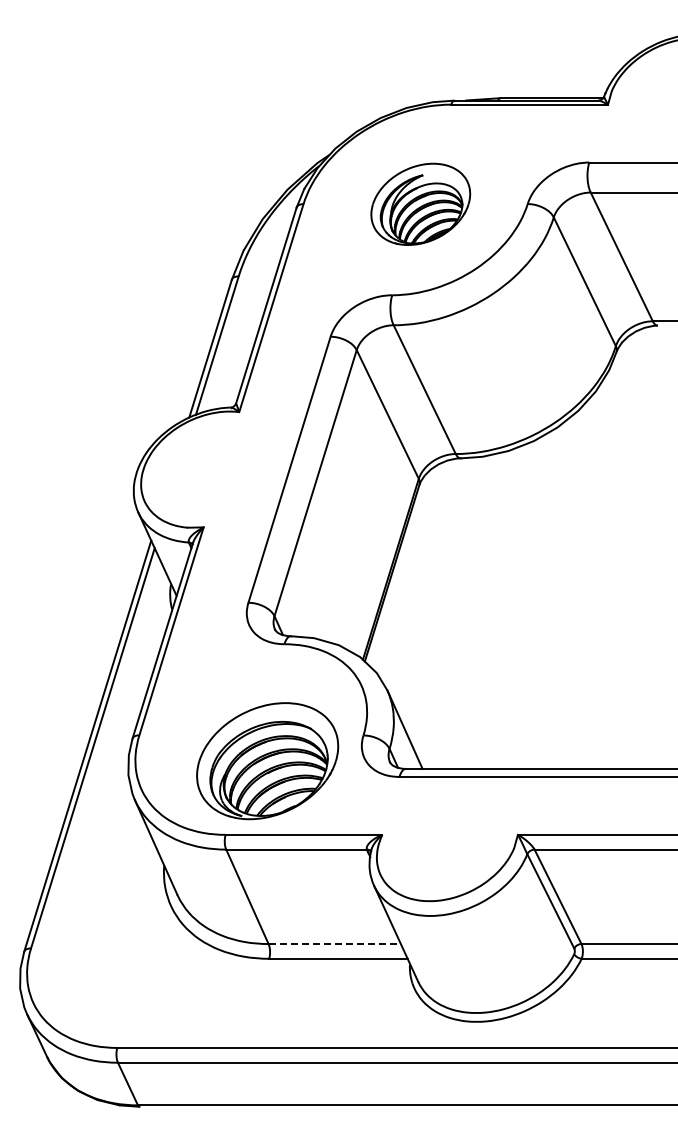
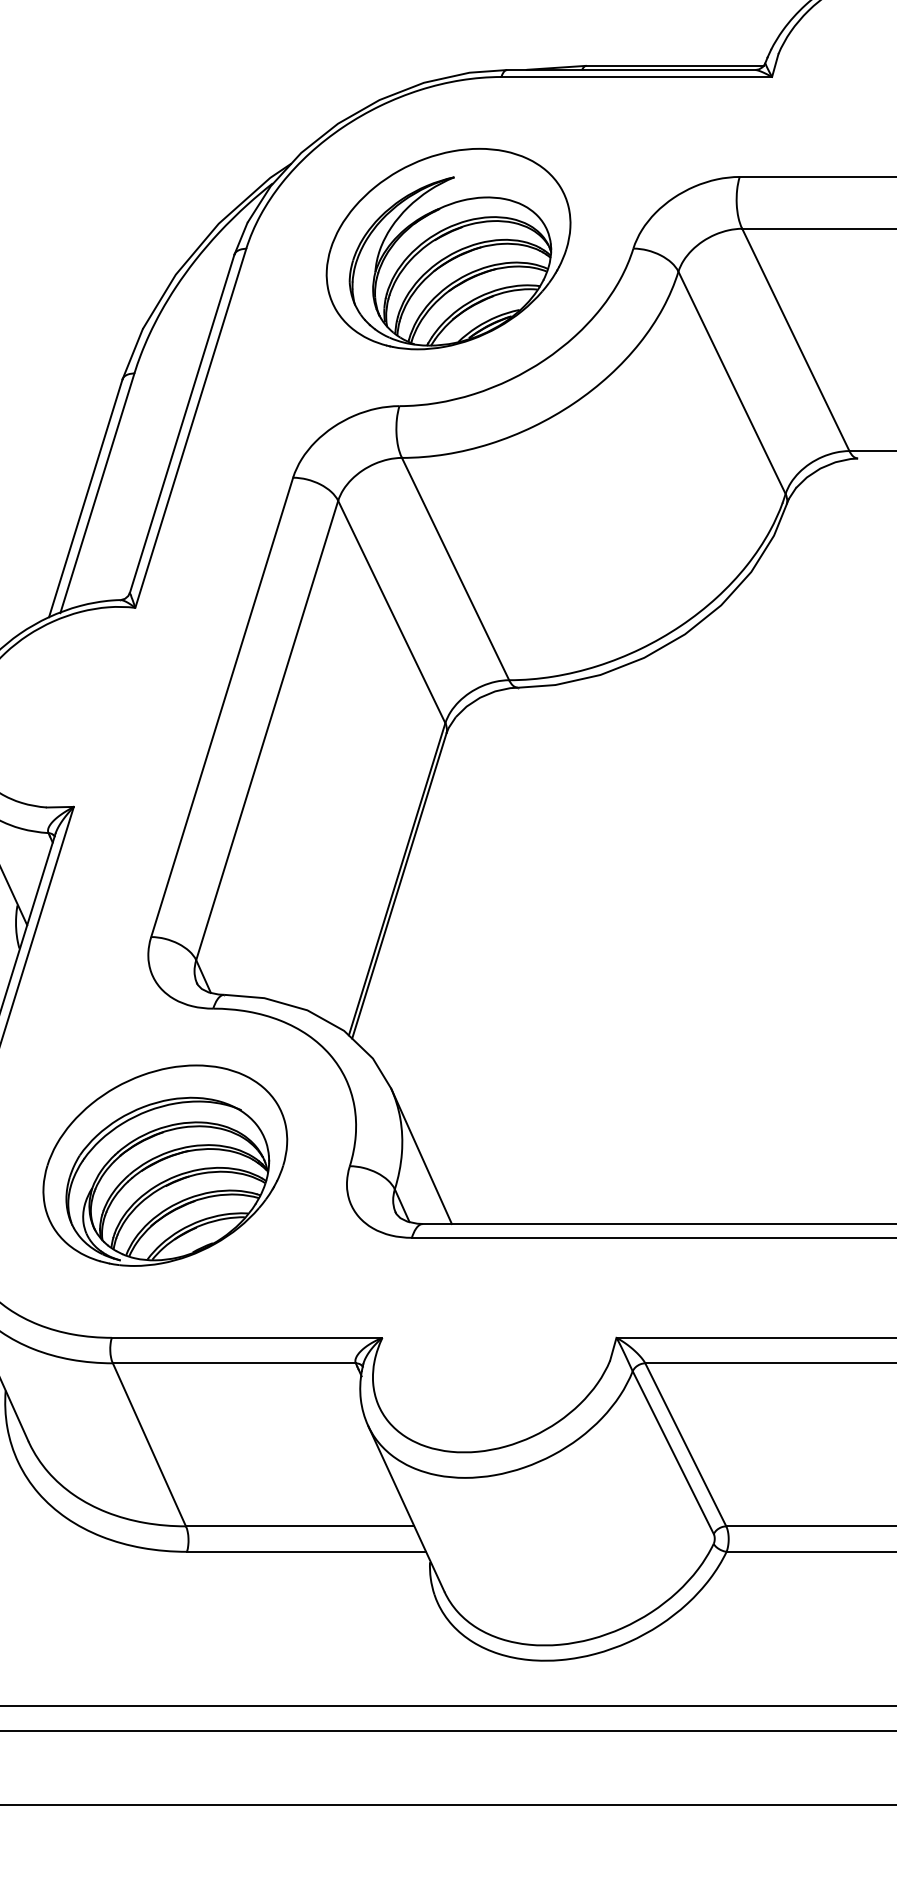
part: (420, 204) -> (448, 249), size x1.43
part: (267, 761) -> (165, 1166), moved
line: (335, 944) -> (301, 1527), dashed -> solid

